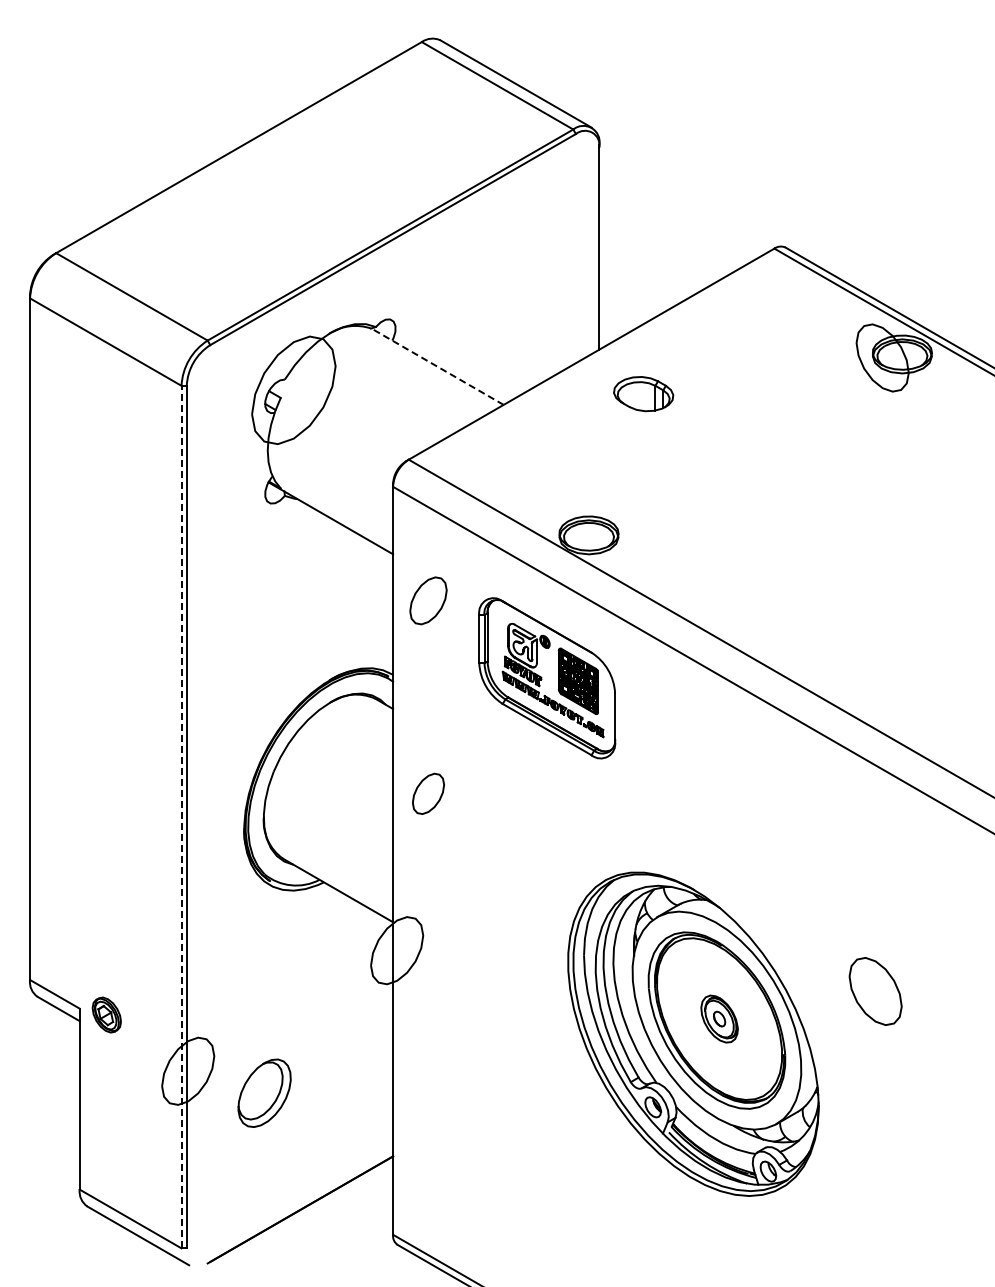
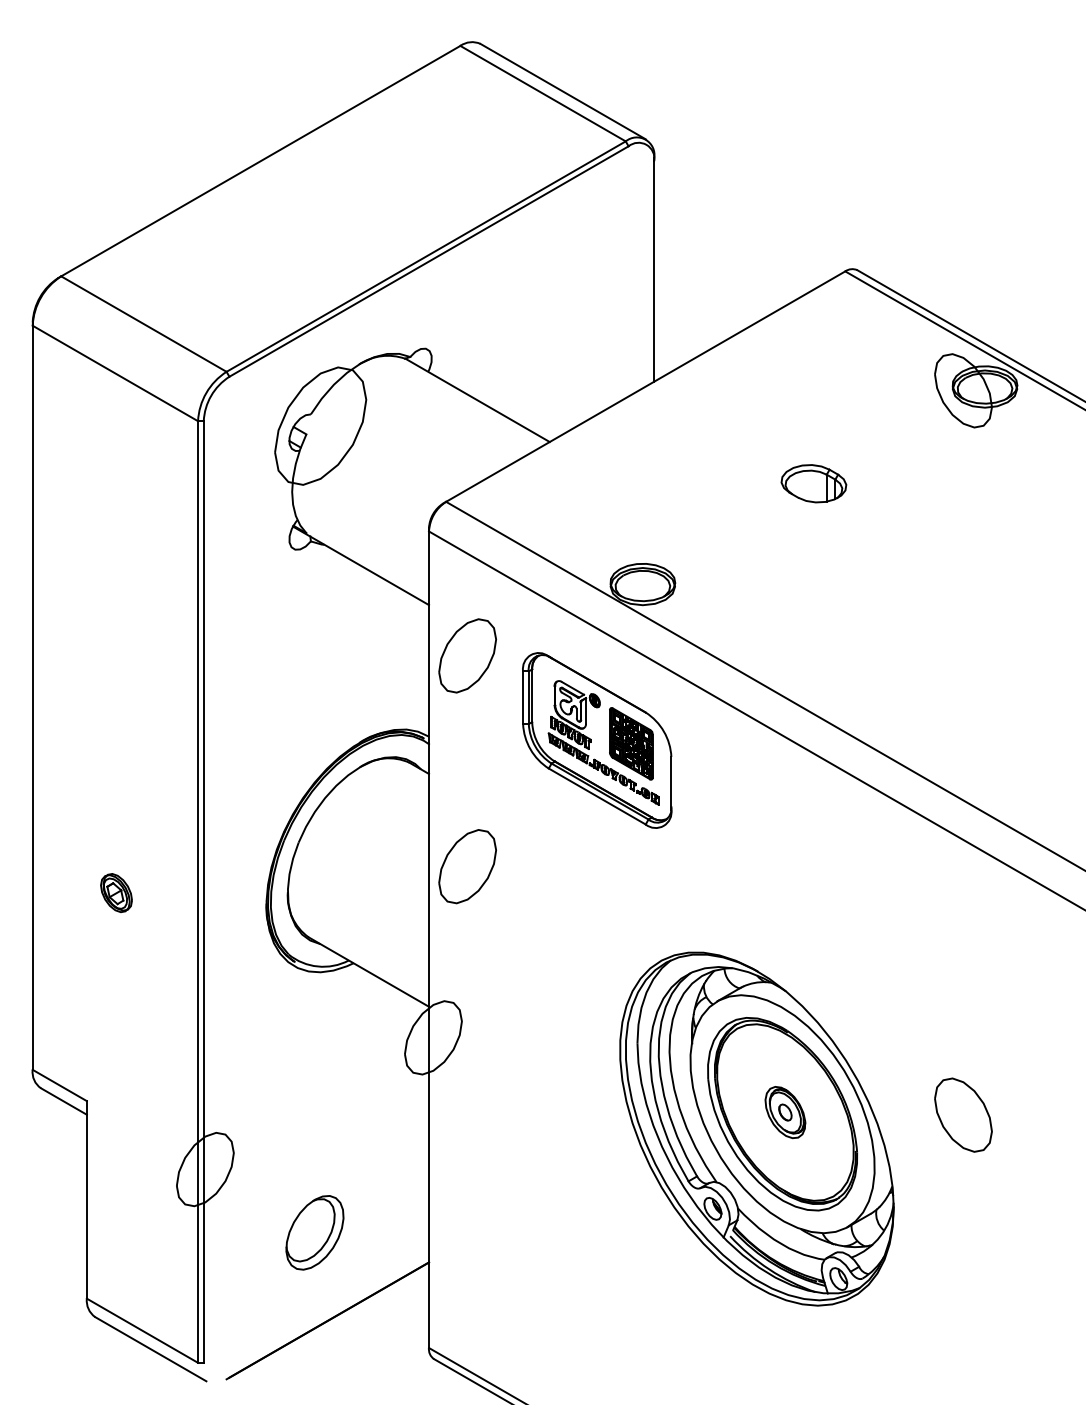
line: (437, 366) -> (477, 400), dashed -> solid
part: (643, 394) -> (813, 484), moved
part: (428, 600) -> (467, 655), size x1.43
part: (428, 793) -> (467, 866), size x1.67
line: (181, 816) -> (198, 891), dashed -> solid
part: (875, 991) -> (963, 1115), moved
part: (106, 1014) -> (116, 892), moved
part: (264, 1092) -> (314, 1231), moved

